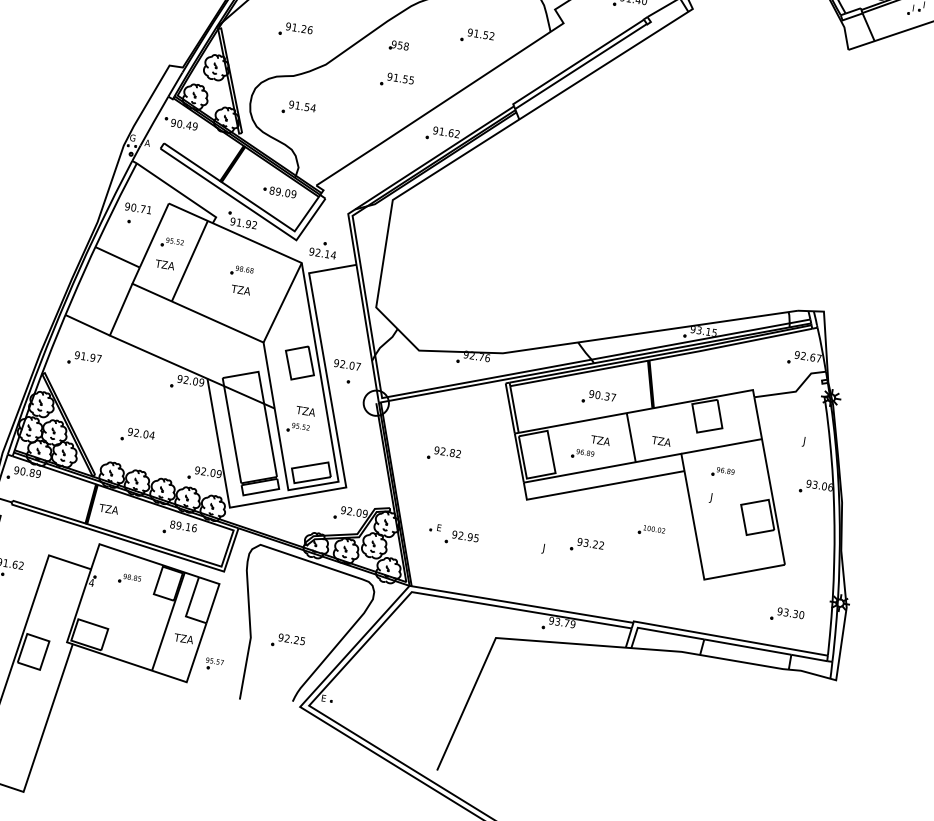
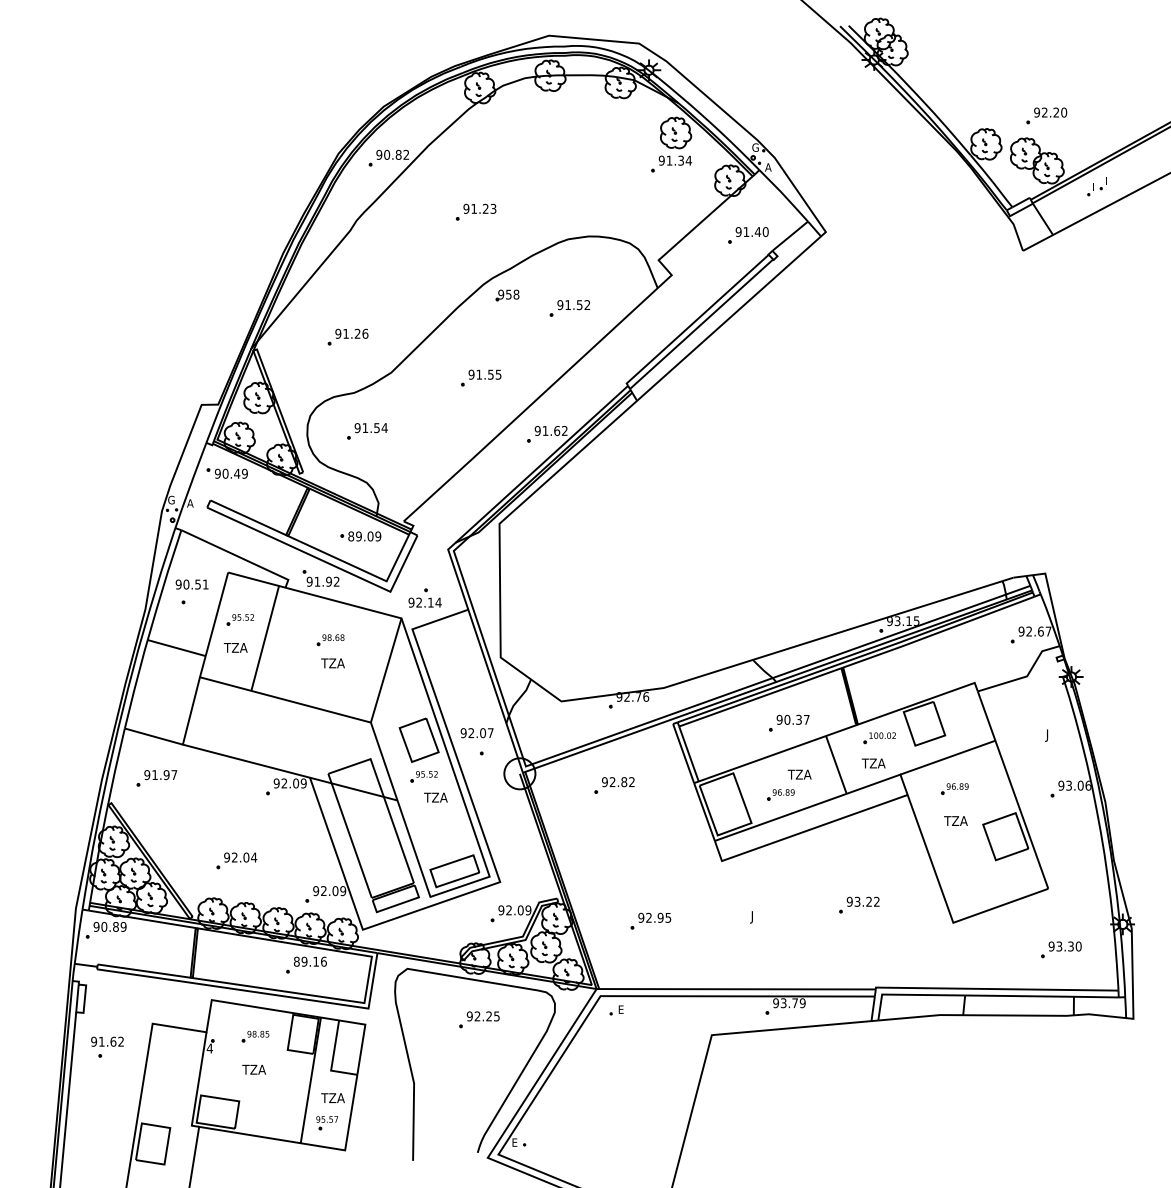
part: (399, 46) -> (507, 295), moved
text: (142, 209) -> (197, 584), 90.71 -> 90.51
part: (297, 427) -> (423, 776), moved
part: (444, 454) -> (614, 785), moved
text: (719, 499) -> (955, 822), J -> TZA
text: (108, 508) -> (253, 1069), moved
part: (435, 527) -> (616, 1010), moved
part: (651, 531) -> (879, 738), moved
part: (587, 545) -> (859, 904), moved
part: (288, 641) -> (479, 1019), moved
part: (214, 664) -> (327, 1123), moved

